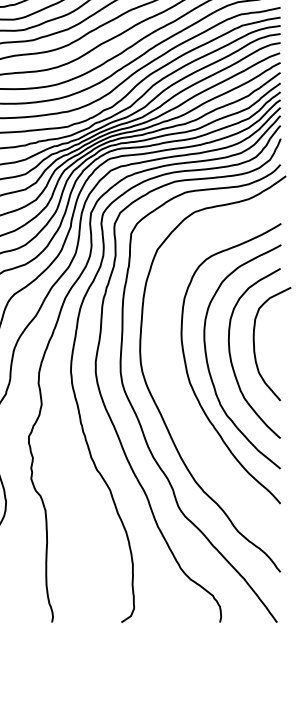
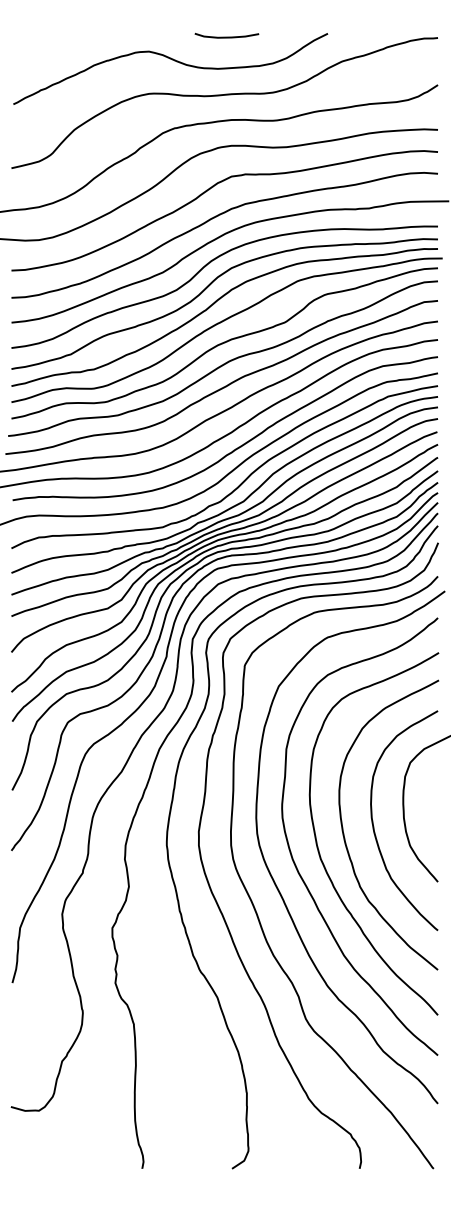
curve: (170, 385) -> (295, 862), added

